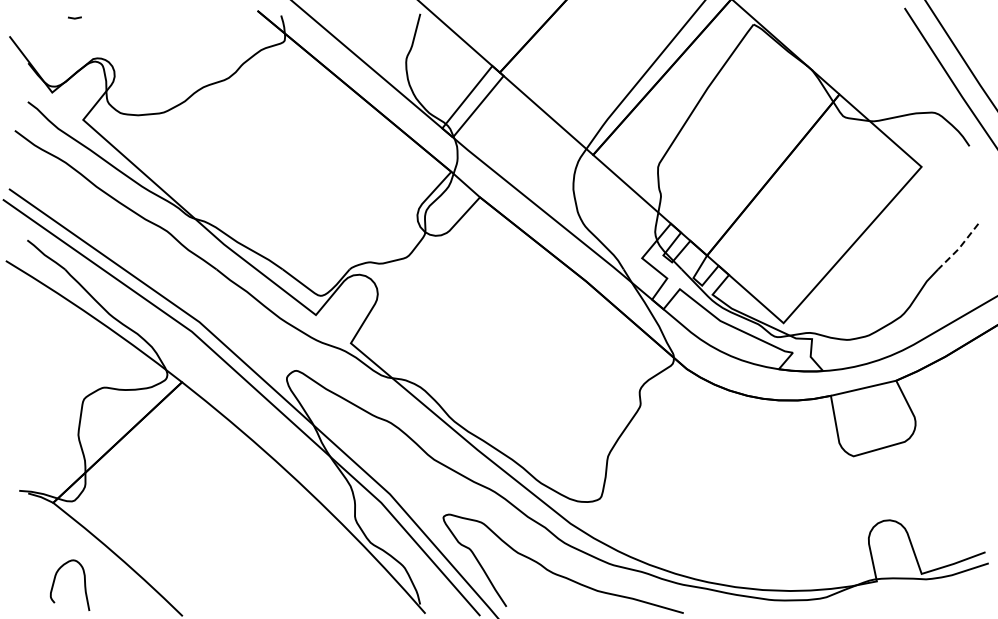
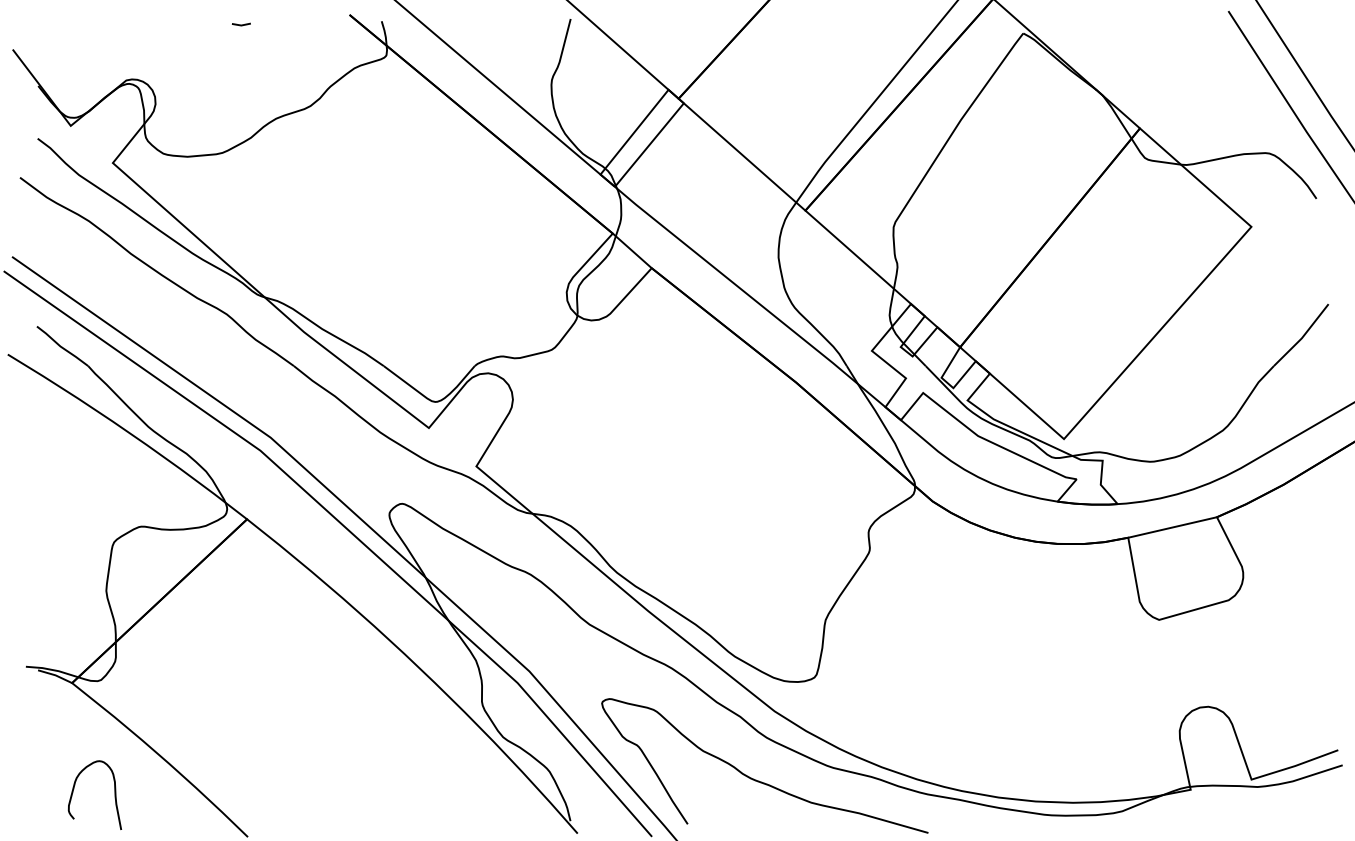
line: (74, 17) -> (240, 23), moved
line: (958, 249) -> (1301, 339), dashed -> solid

